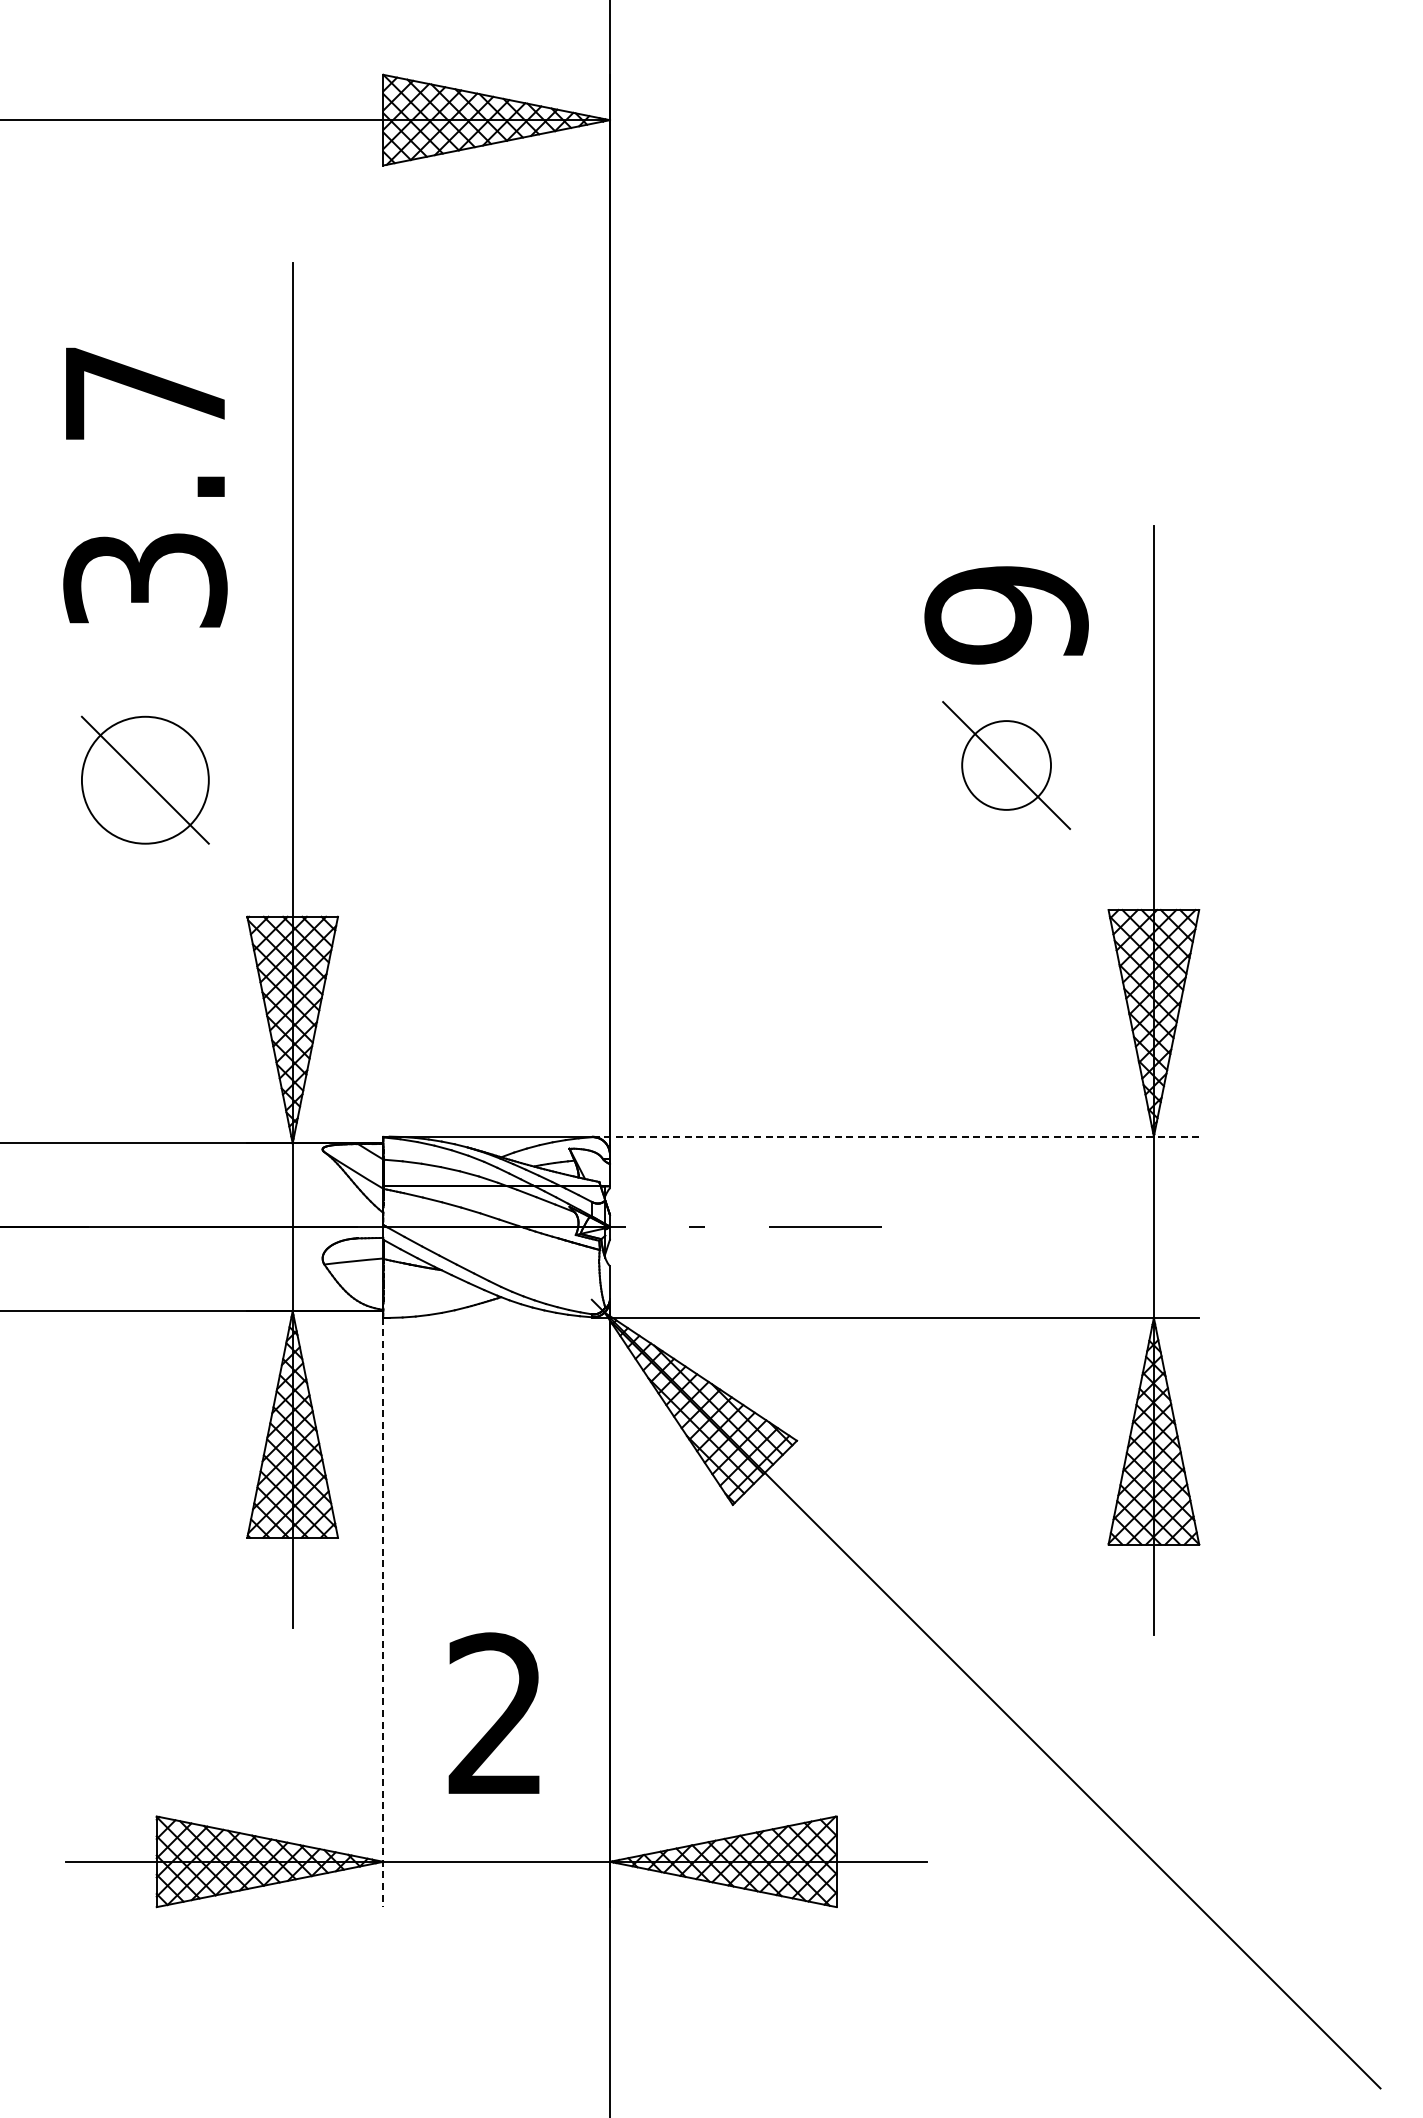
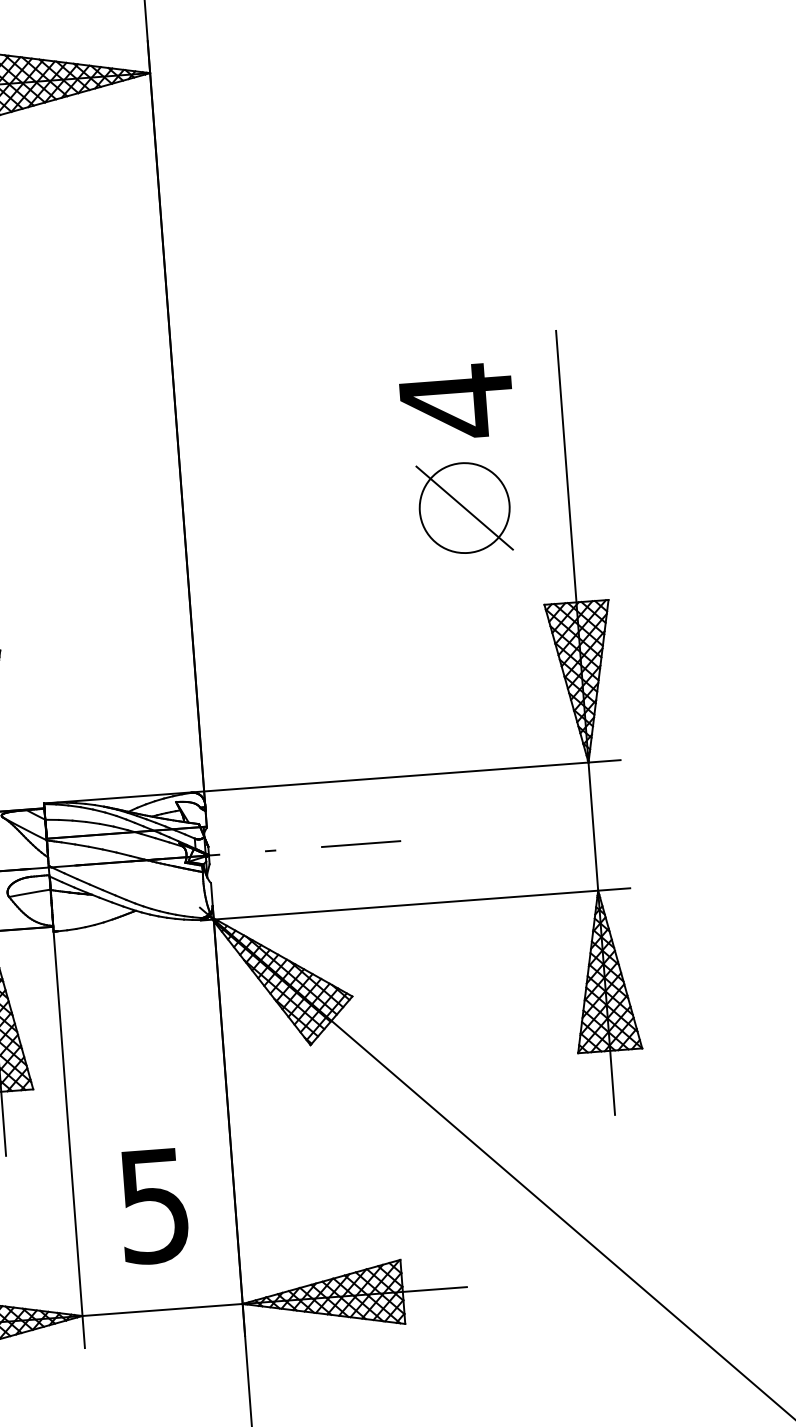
text: (1006, 615) -> (456, 402), 9 -> 4
circle: (1006, 765) -> (464, 508), size x1.43
line: (895, 1136) -> (405, 776), dashed -> solid
line: (383, 1612) -> (69, 1139), dashed -> solid
text: (494, 1714) -> (153, 1205), 2 -> 5

